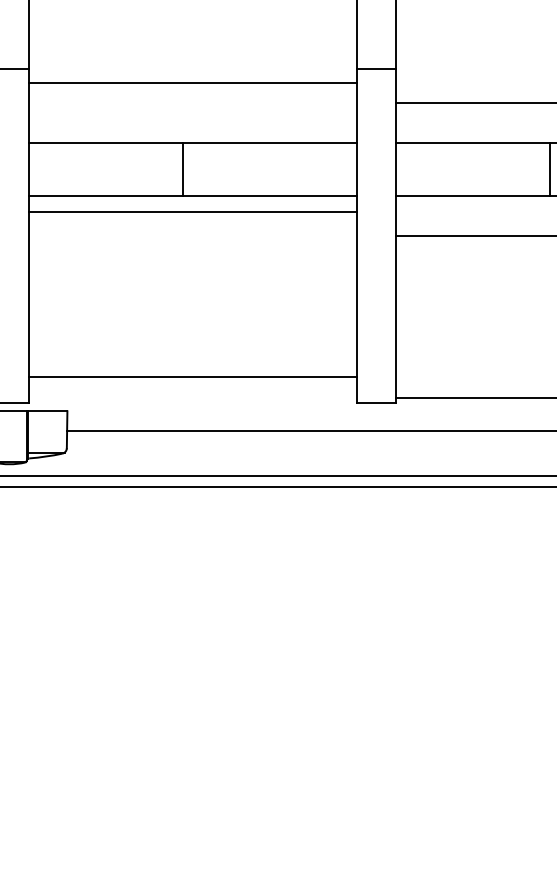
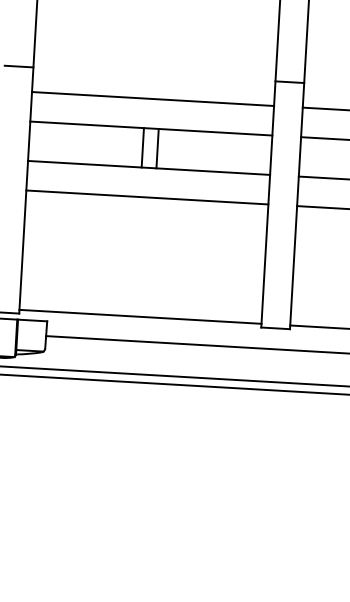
line: (193, 82) -> (153, 99), moved
line: (203, 169) -> (157, 148), added
line: (193, 212) -> (147, 197), moved
line: (193, 376) -> (140, 316), moved

